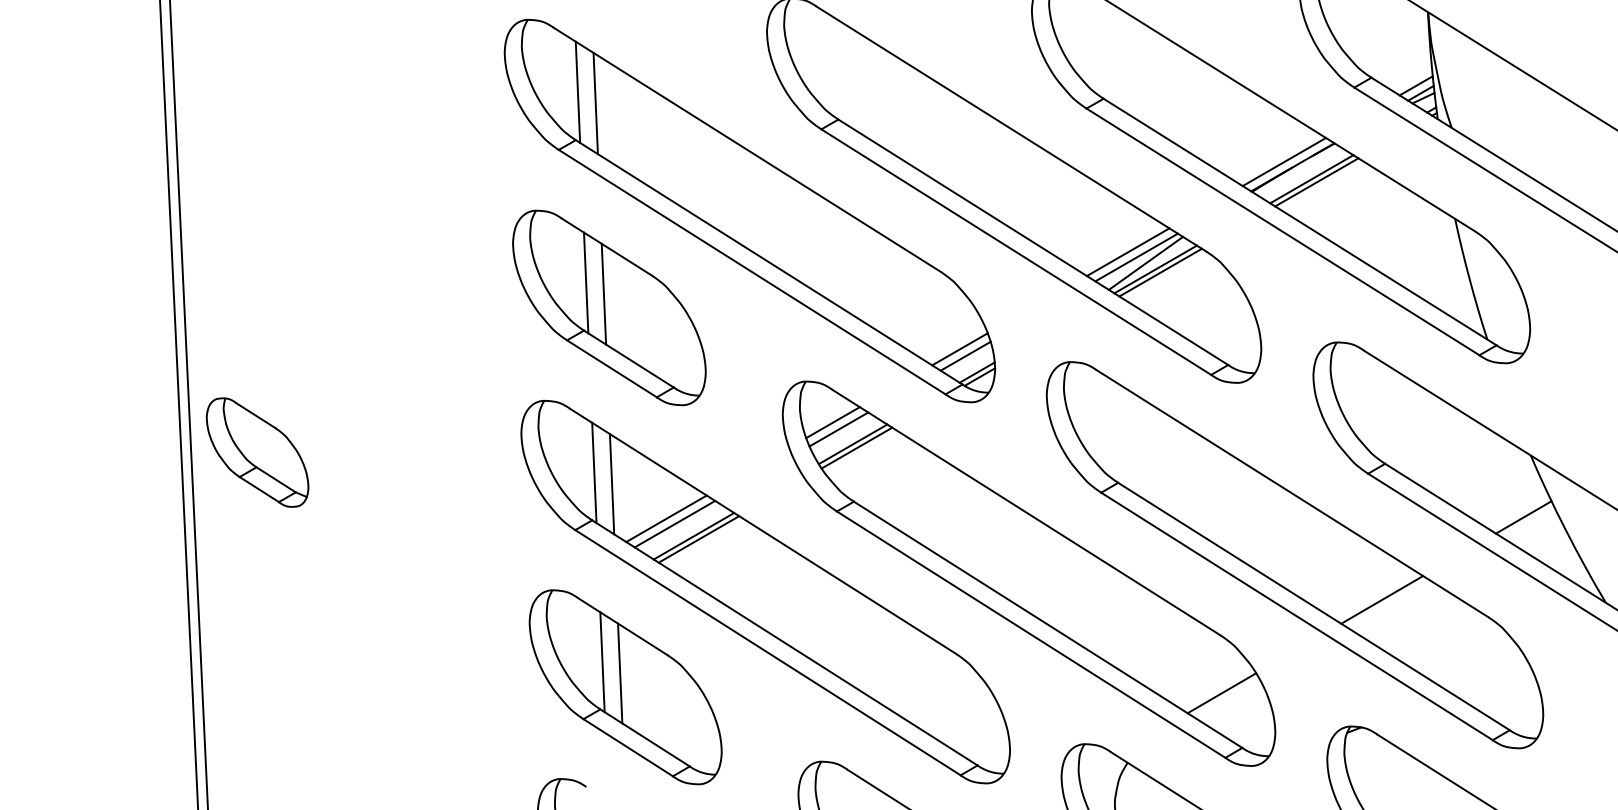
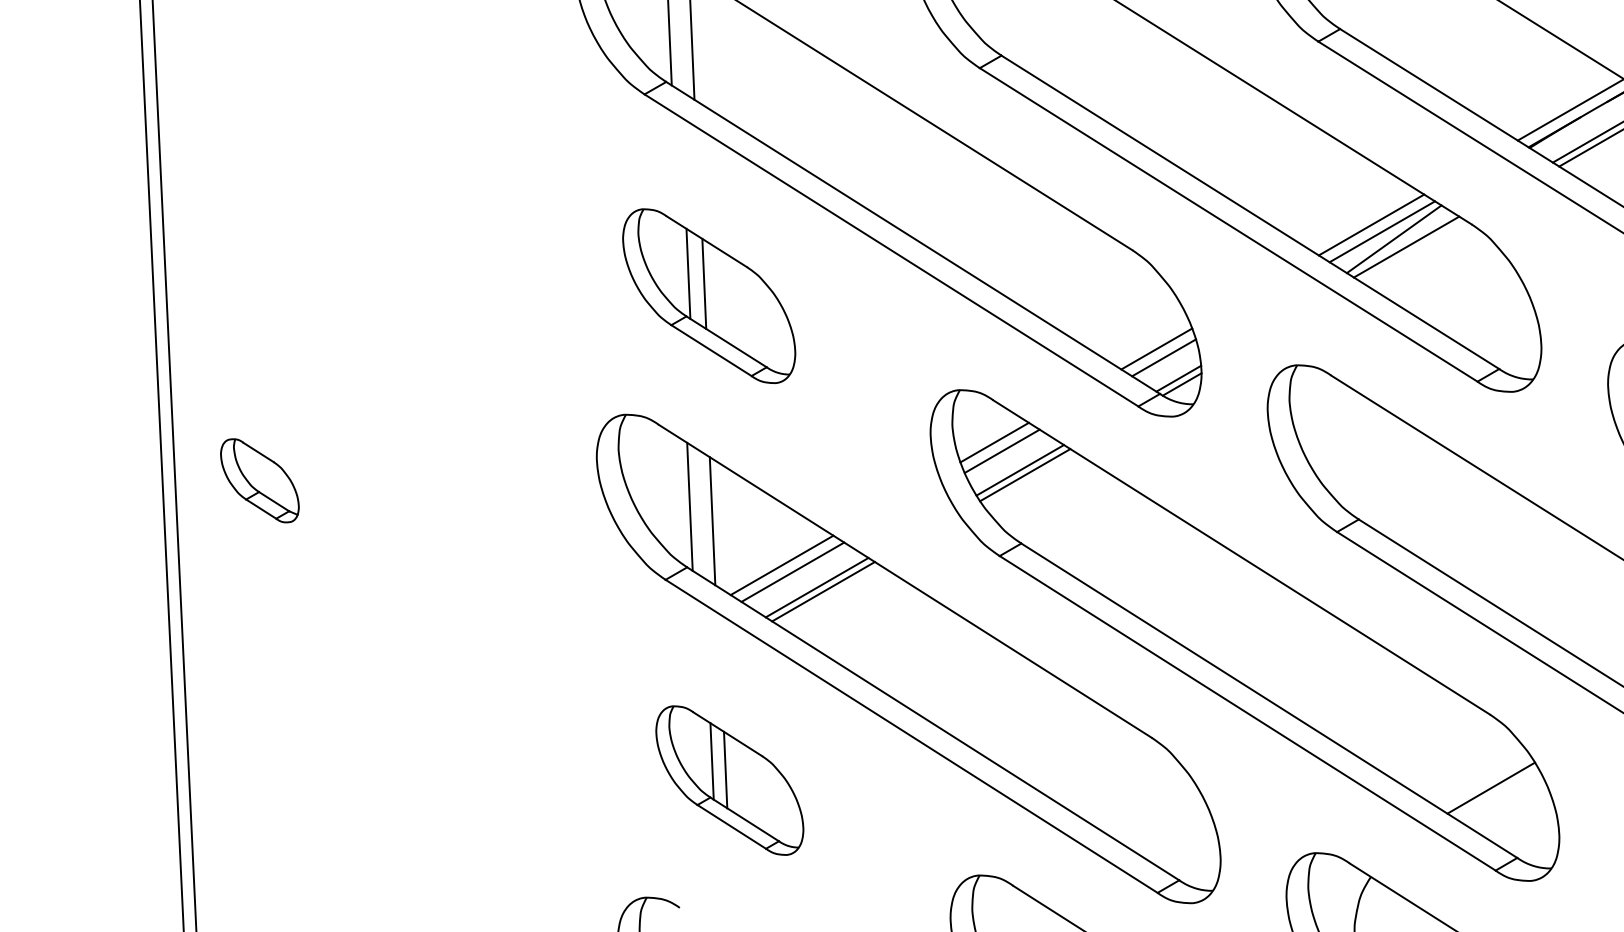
line: (1160, 272) -> (1412, 250), removed
part: (609, 307) -> (709, 295), size x0.7
part: (257, 452) -> (259, 480), size x0.6
part: (625, 687) -> (729, 780), size x0.6

